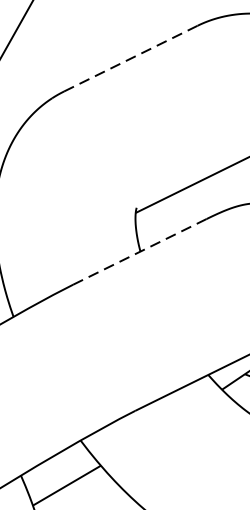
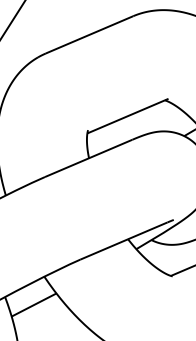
line: (130, 58) -> (89, 34), dashed -> solid
line: (139, 252) -> (88, 158), dashed -> solid

